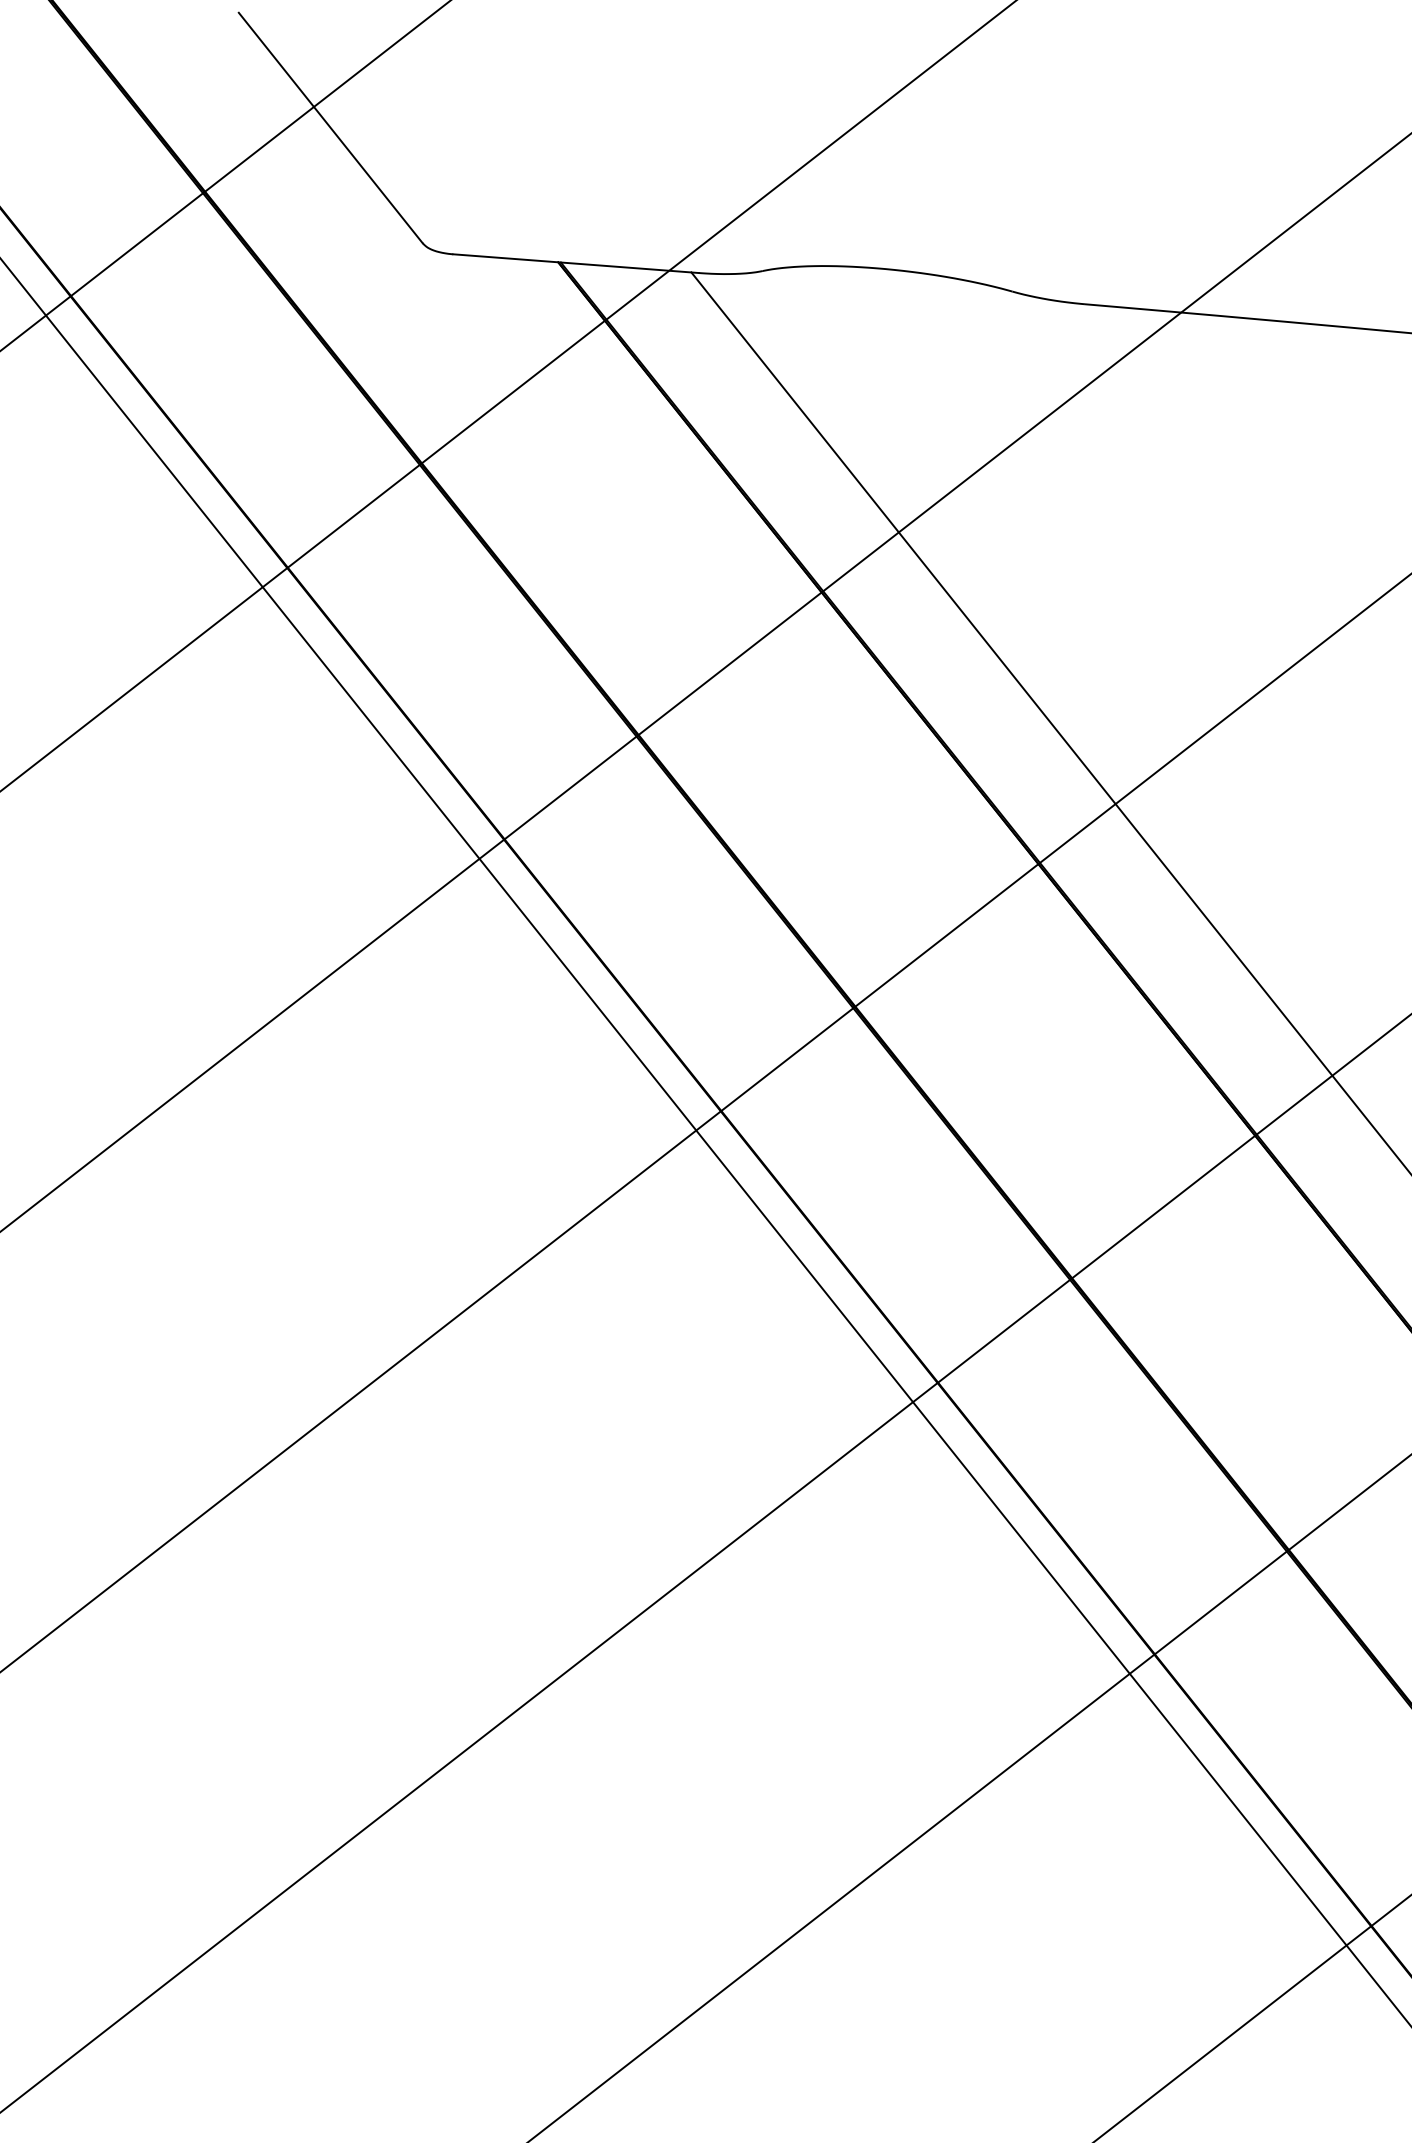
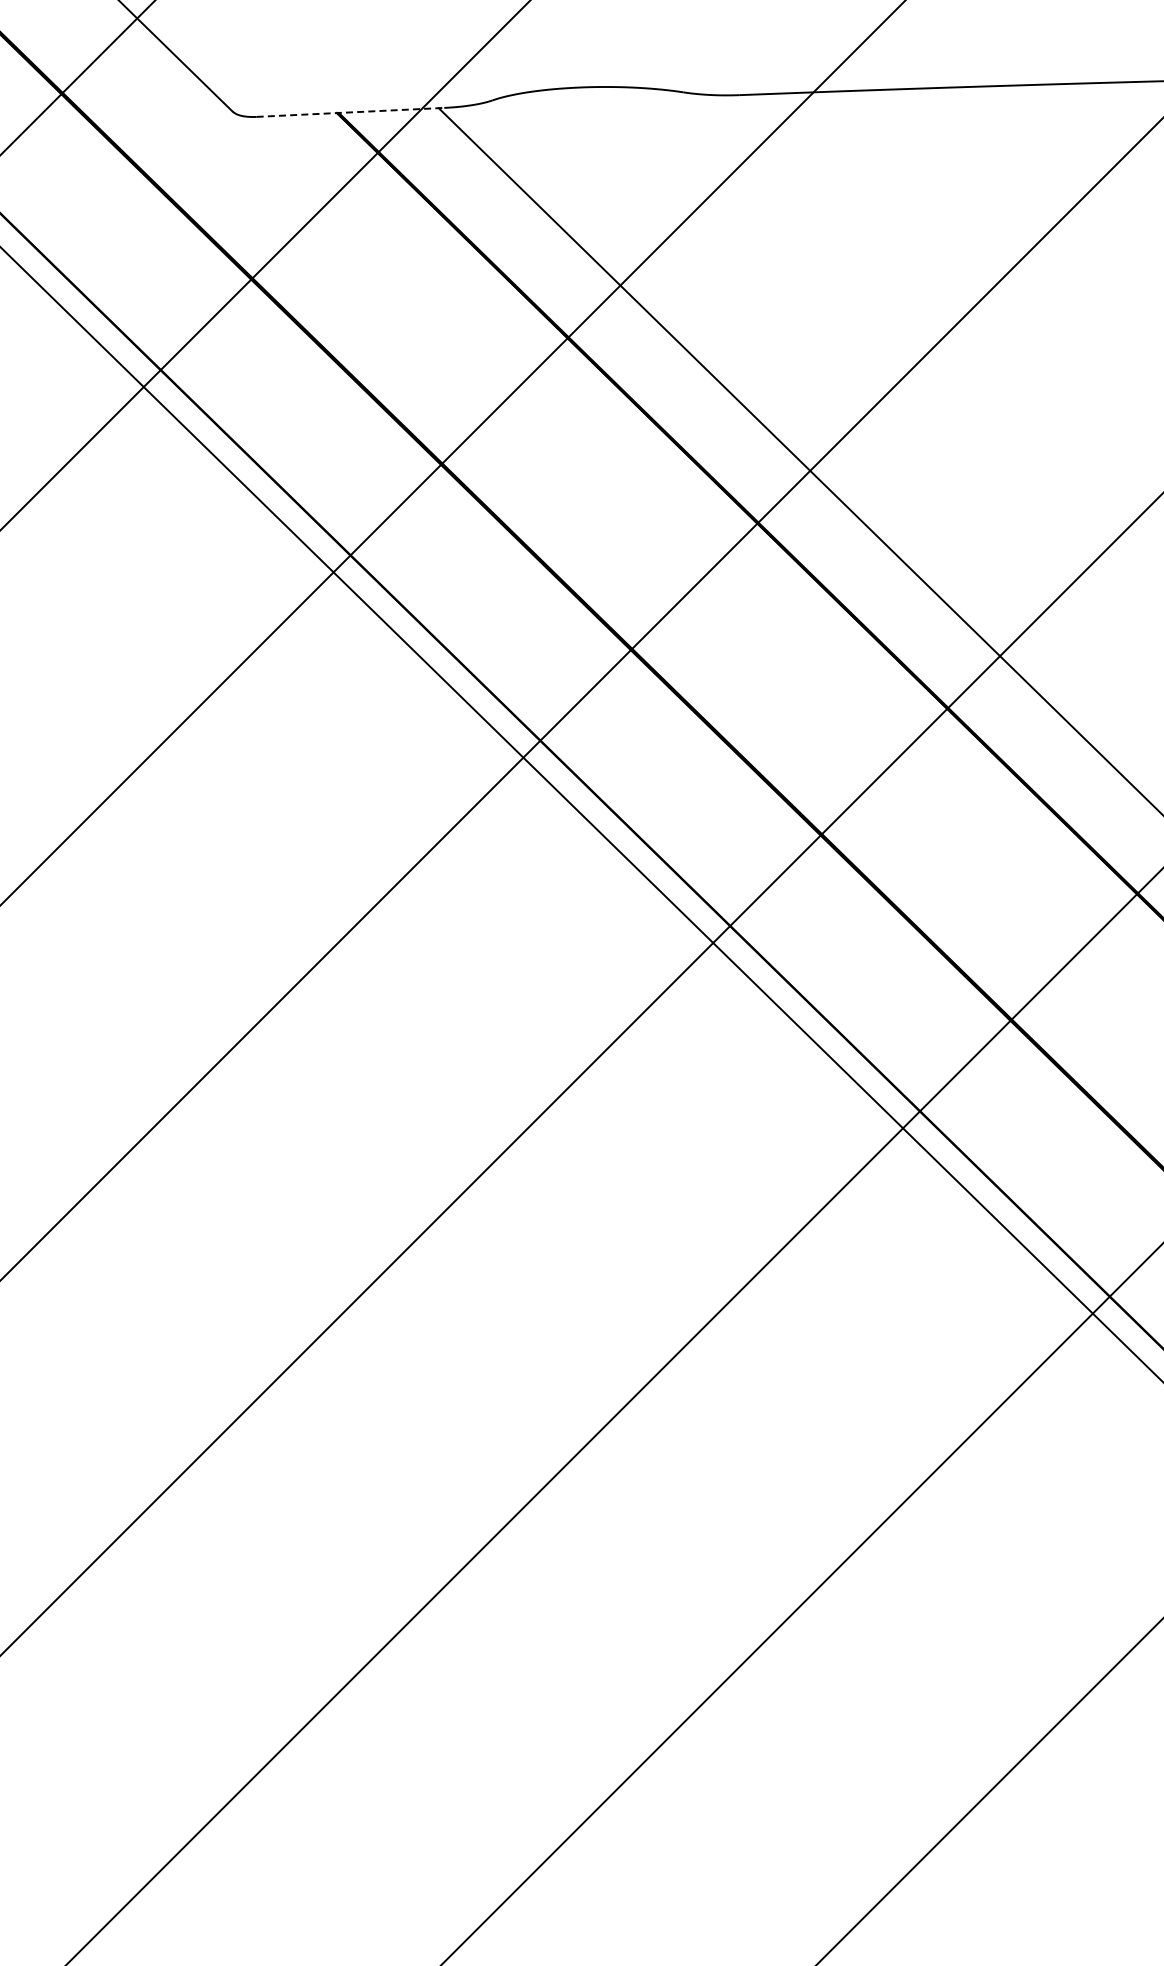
line: (575, 263) -> (350, 112), solid -> dashed

